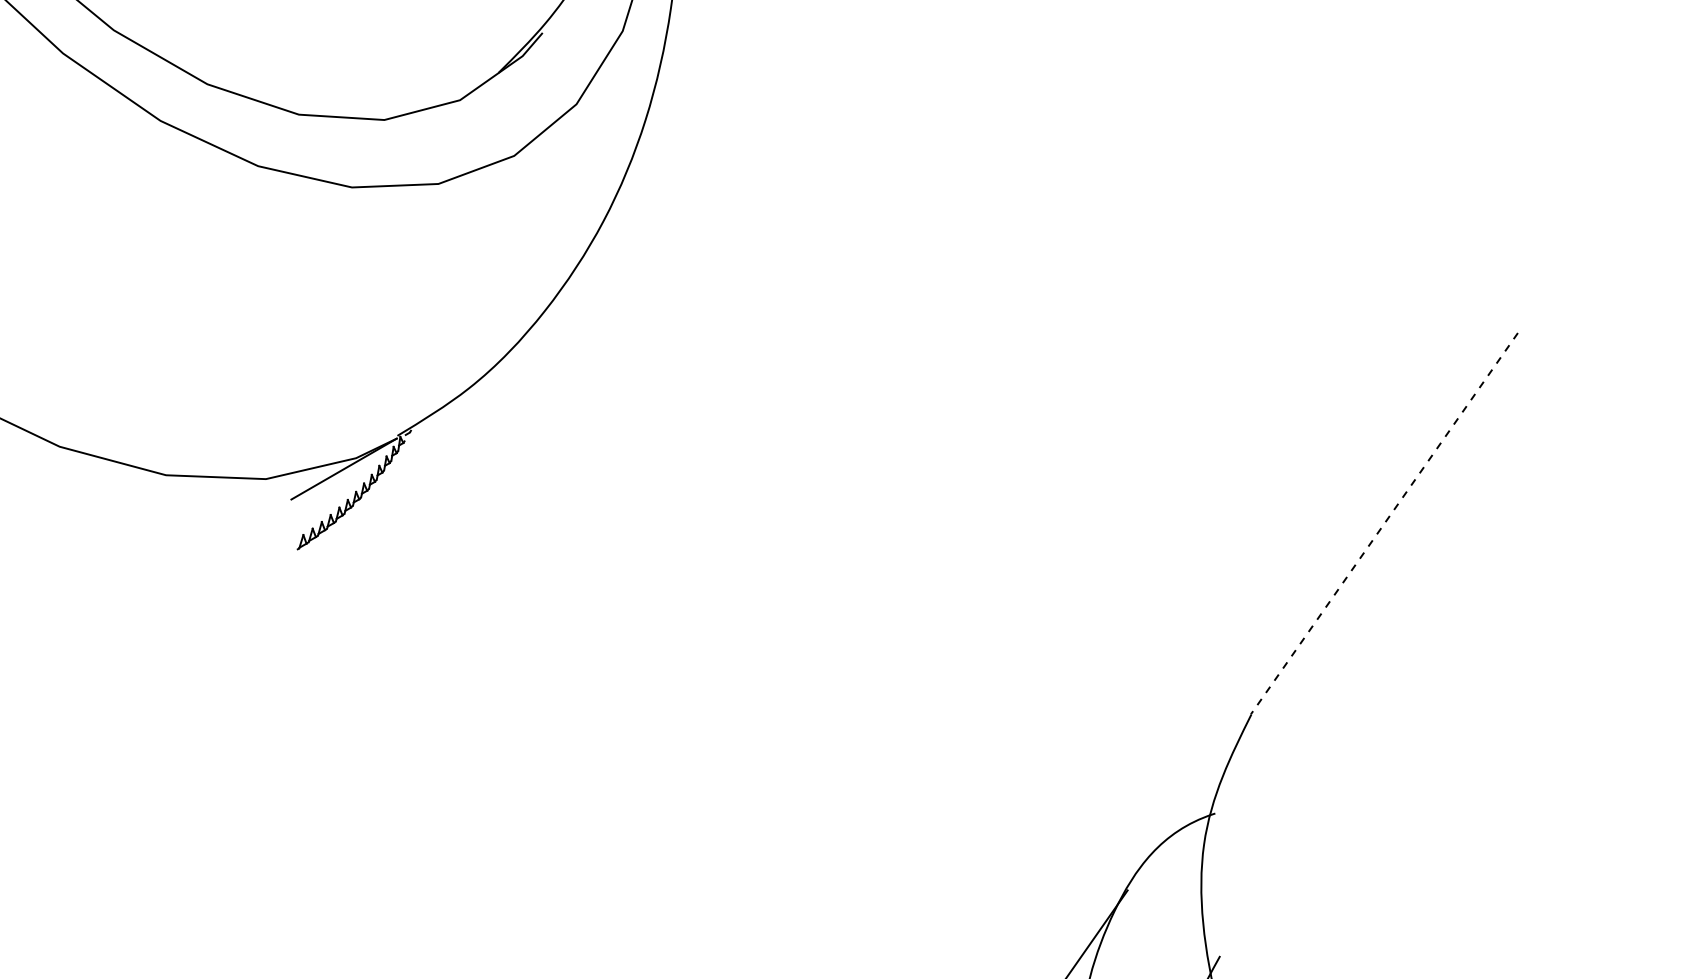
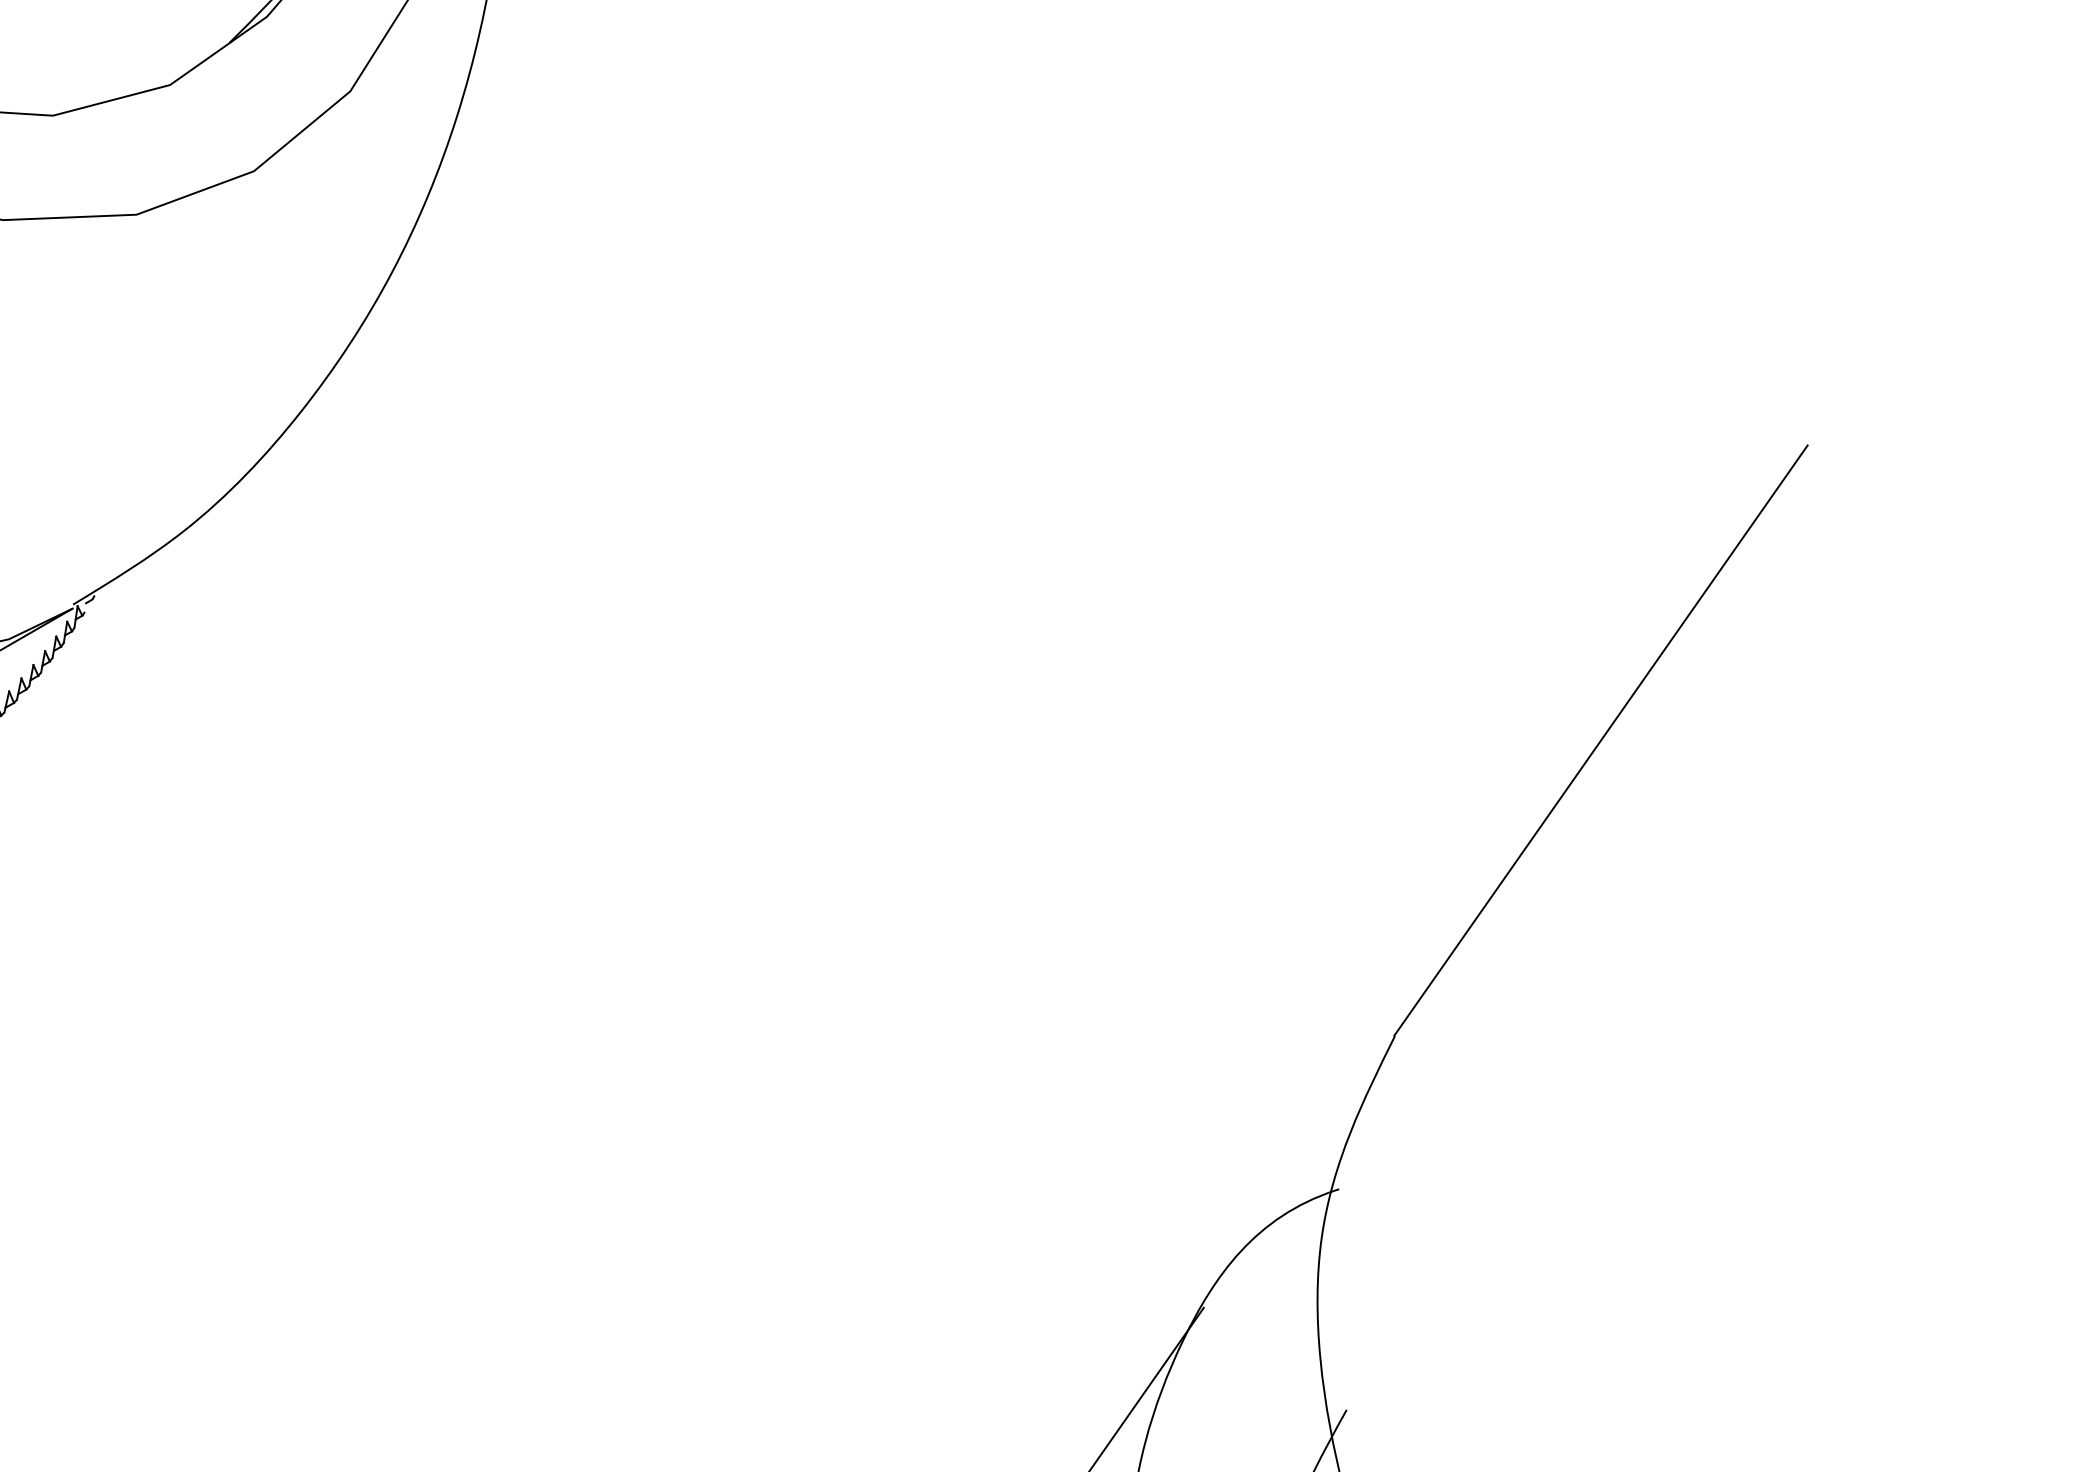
line: (1384, 523) -> (1601, 740), dashed -> solid

